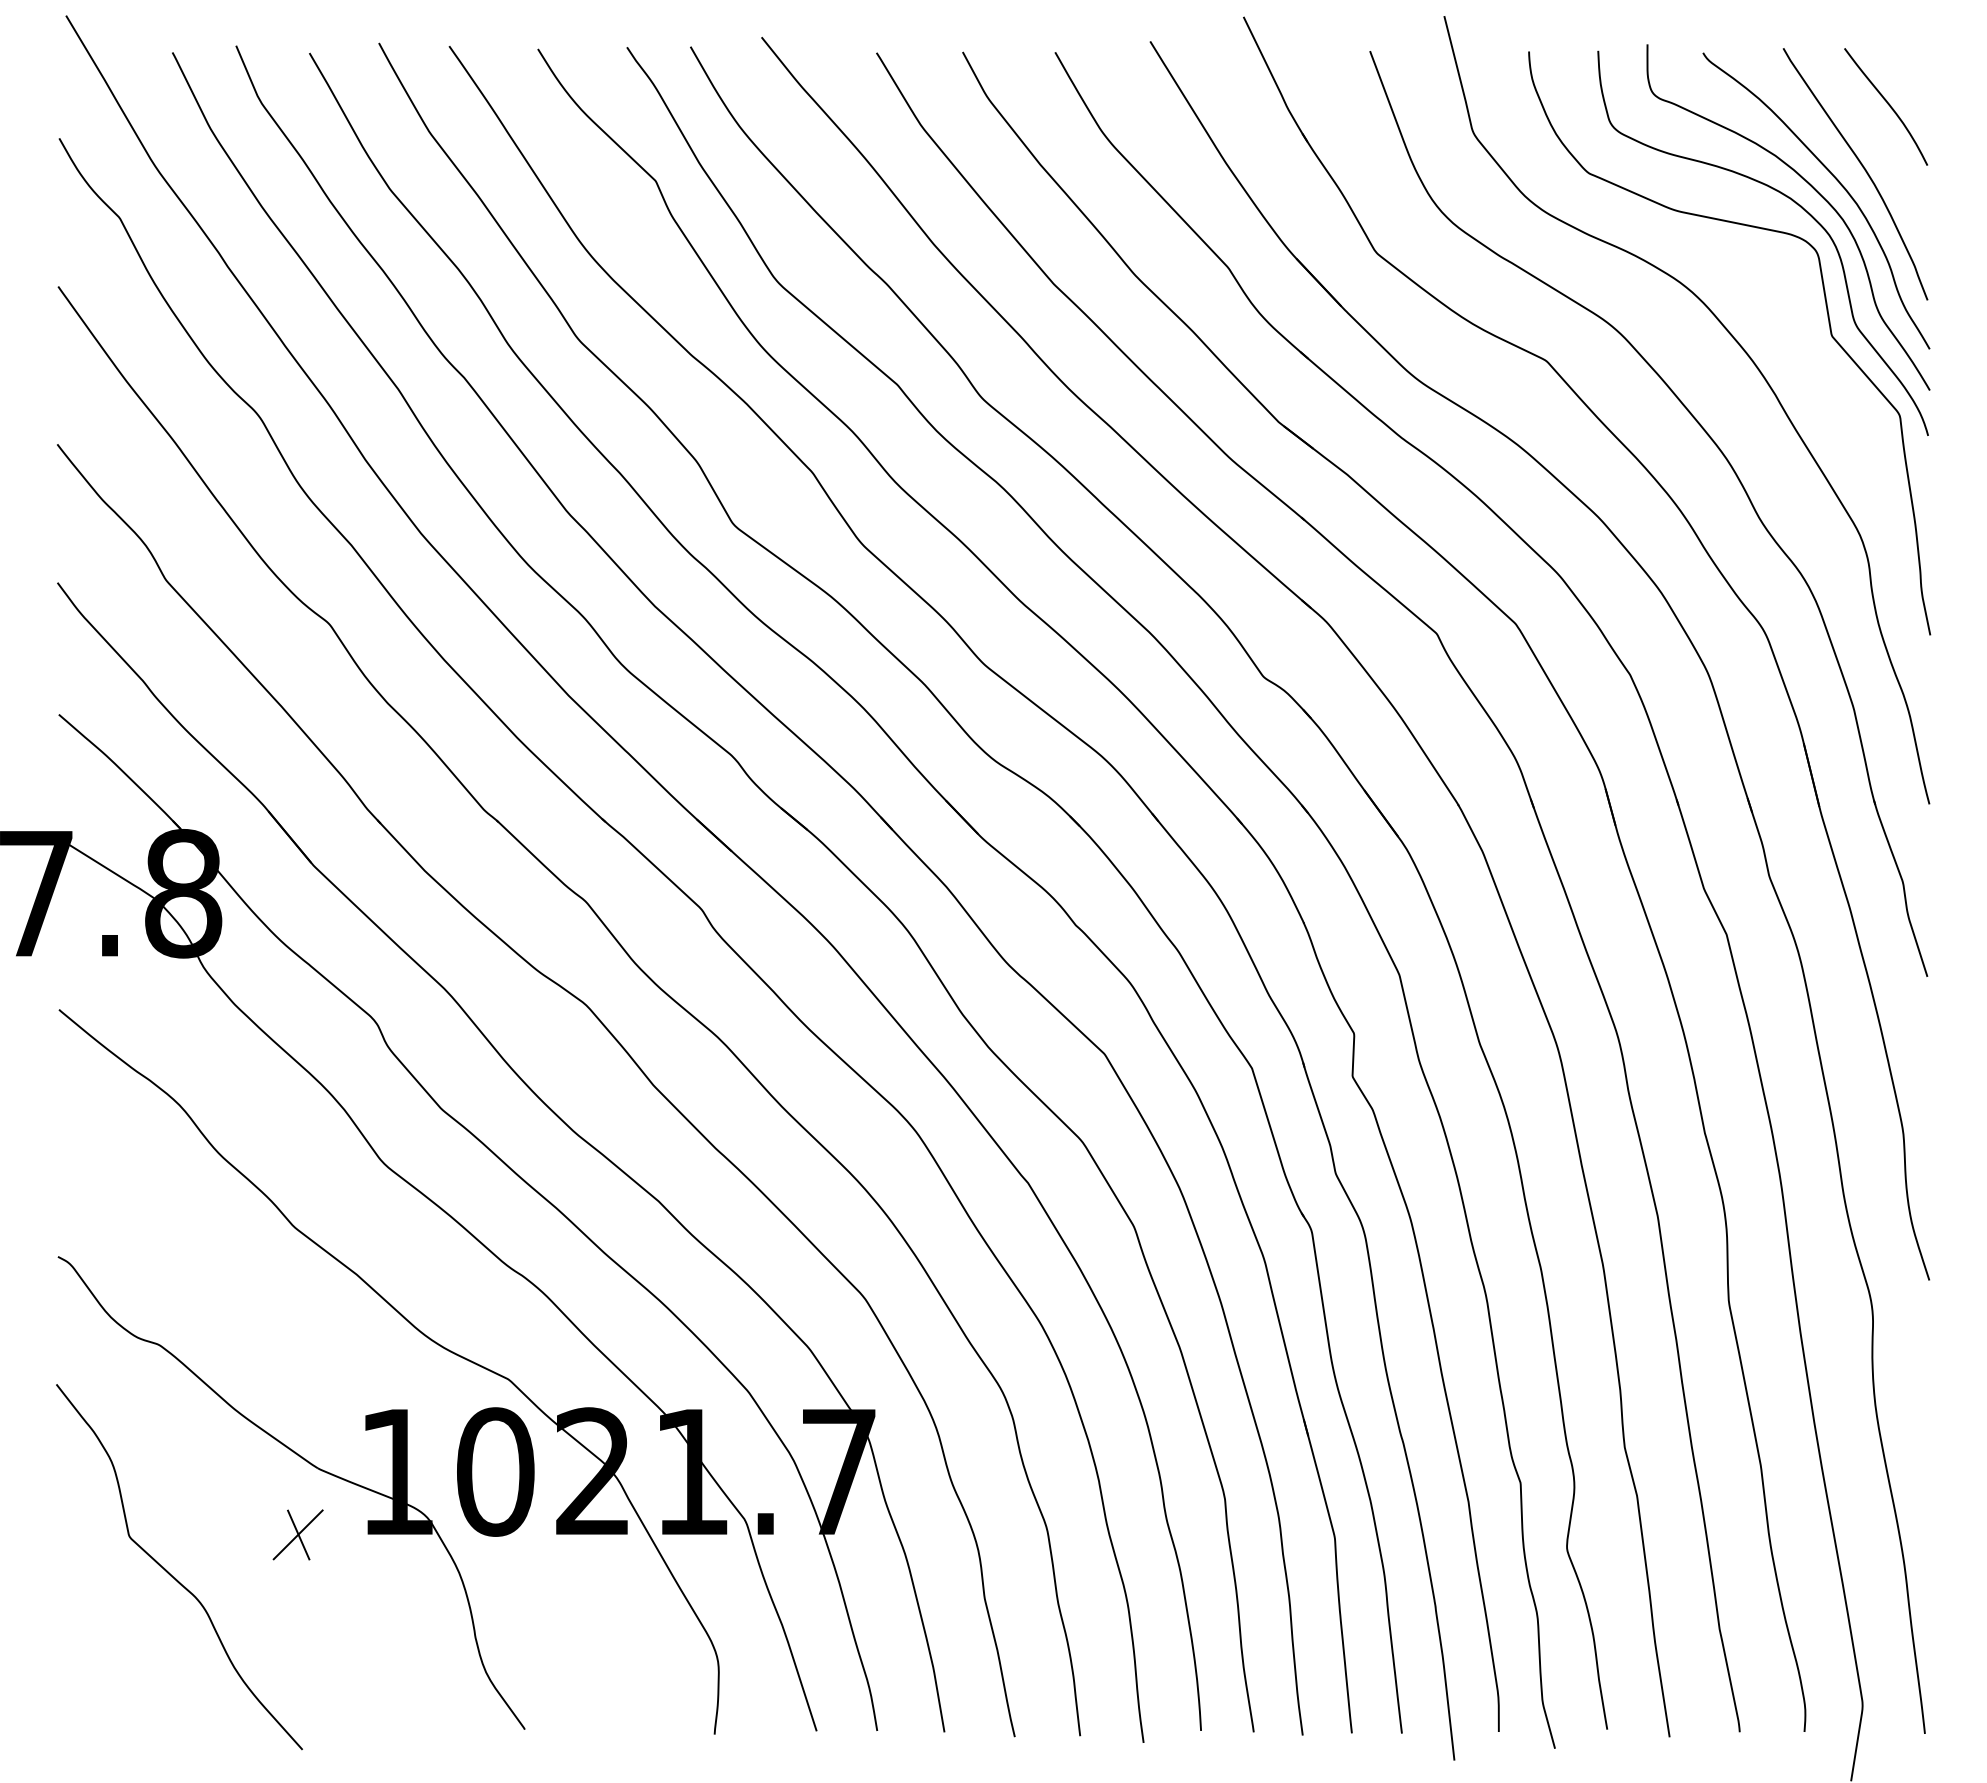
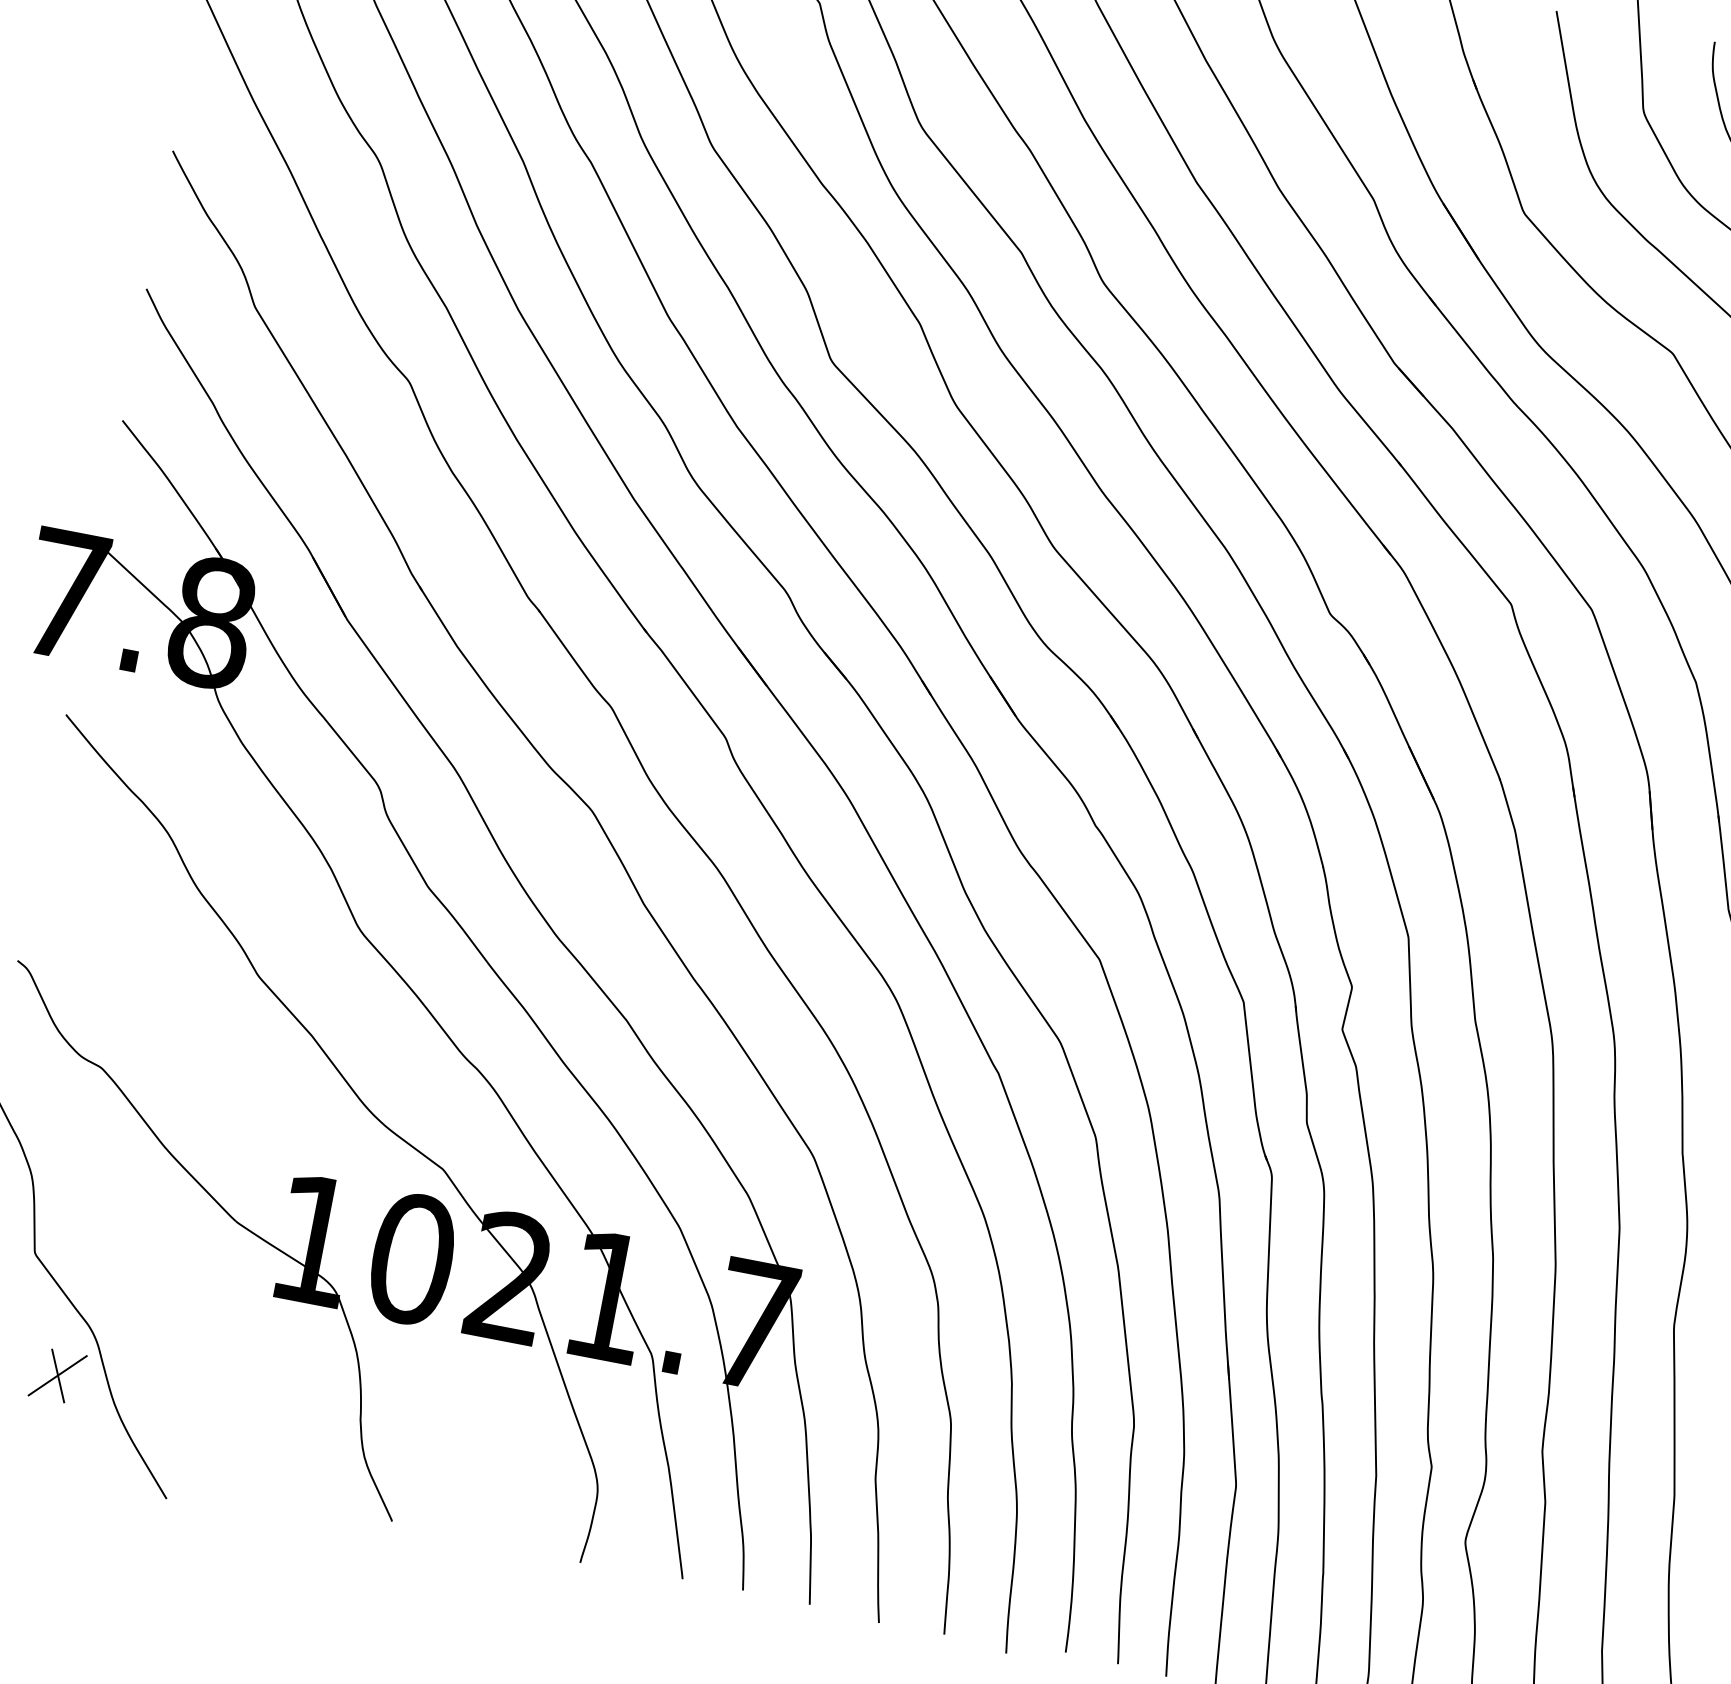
part: (297, 1534) -> (57, 1375), moved

